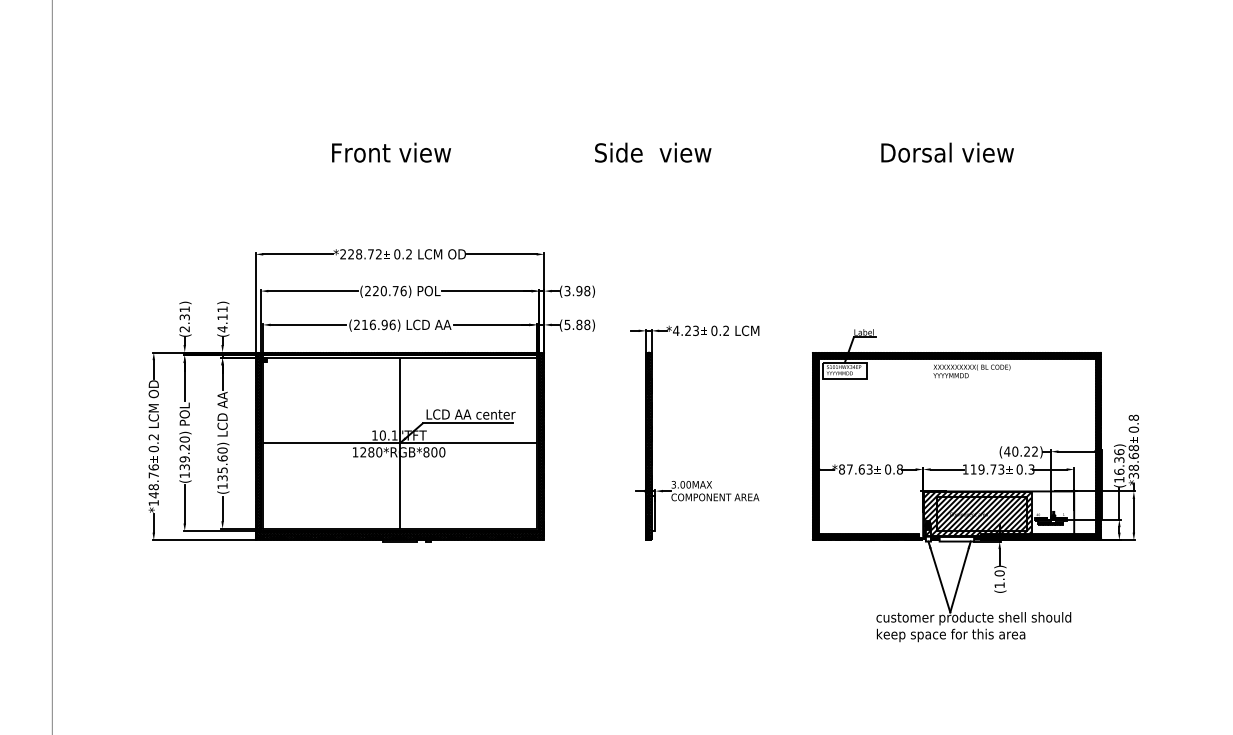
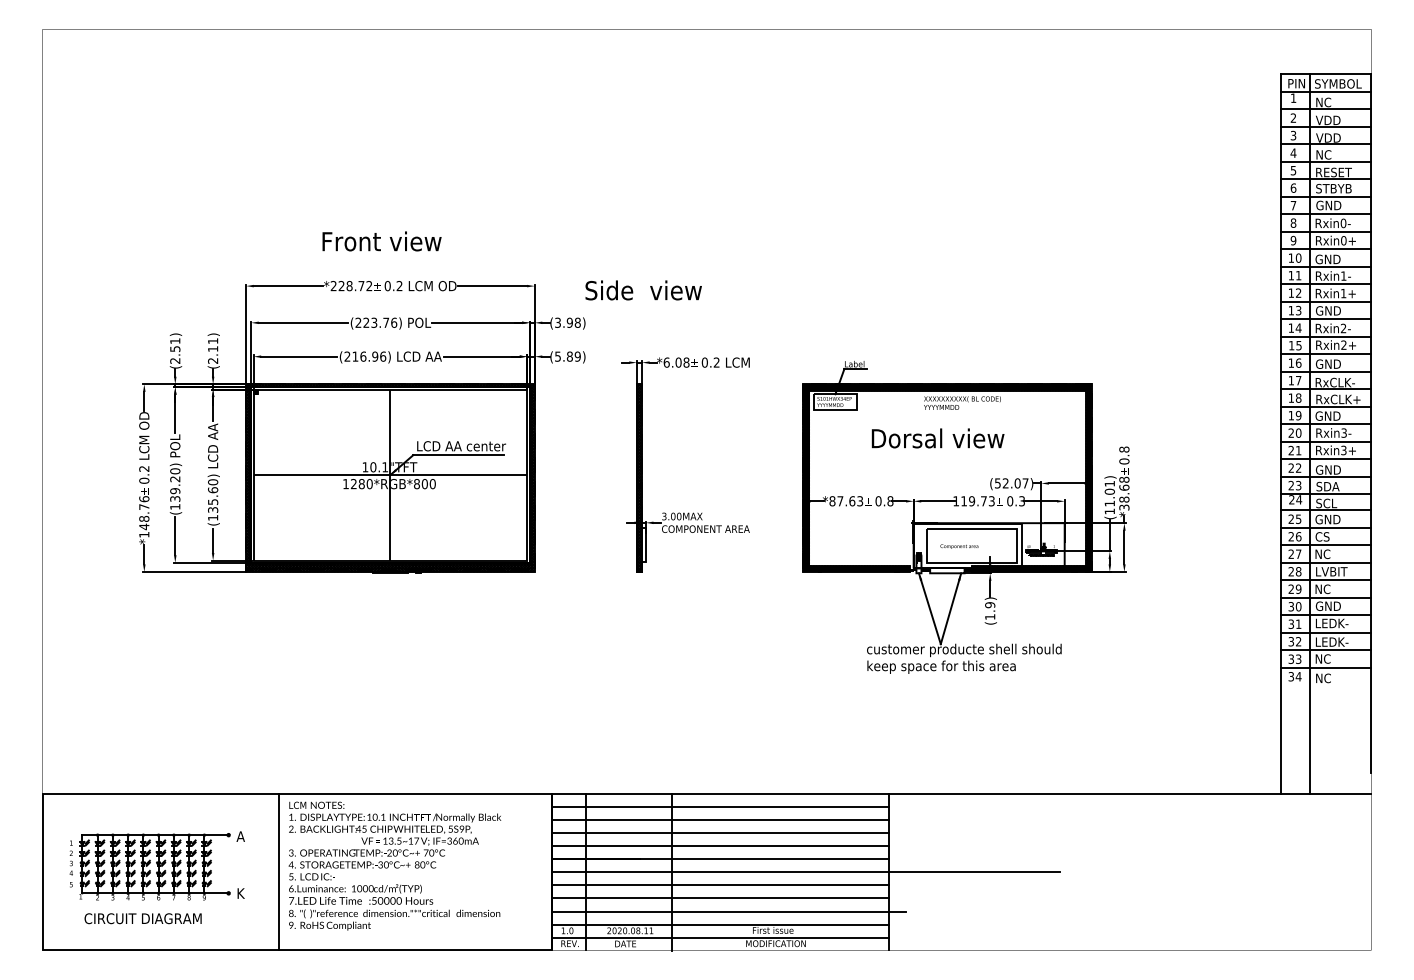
text: (391, 152) -> (381, 241), moved
text: (653, 152) -> (643, 290), moved
text: (947, 152) -> (937, 438), moved
text: (384, 290) -> (374, 322), (220.76) -> (223.76)
text: (184, 316) -> (174, 348), (2.31) -> (2.51)
text: (587, 324) -> (577, 356), (5.88) -> (5.89)
text: (223, 328) -> (213, 360), (4.11) -> (2.11)
text: (686, 330) -> (676, 362), *4.23 -> *6.08
text: (1021, 451) -> (1011, 483), (40.22) -> (52.07)
text: (1119, 461) -> (1109, 493), (16.36) -> (11.01)
hatch: (978, 514) -> (968, 546), removed
text: (1000, 573) -> (990, 605), (1.0) -> (1.9)

